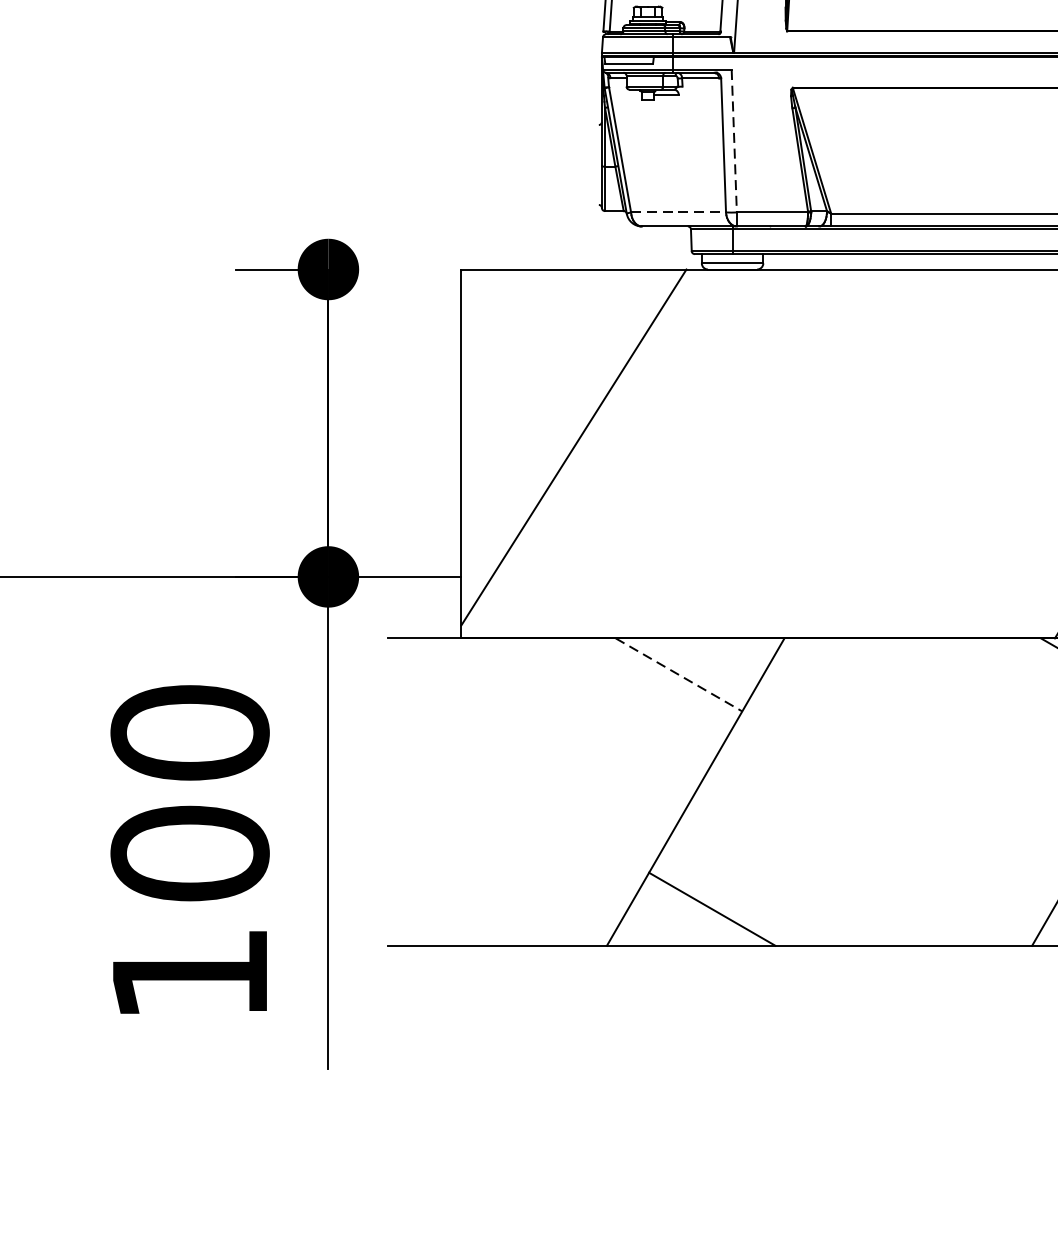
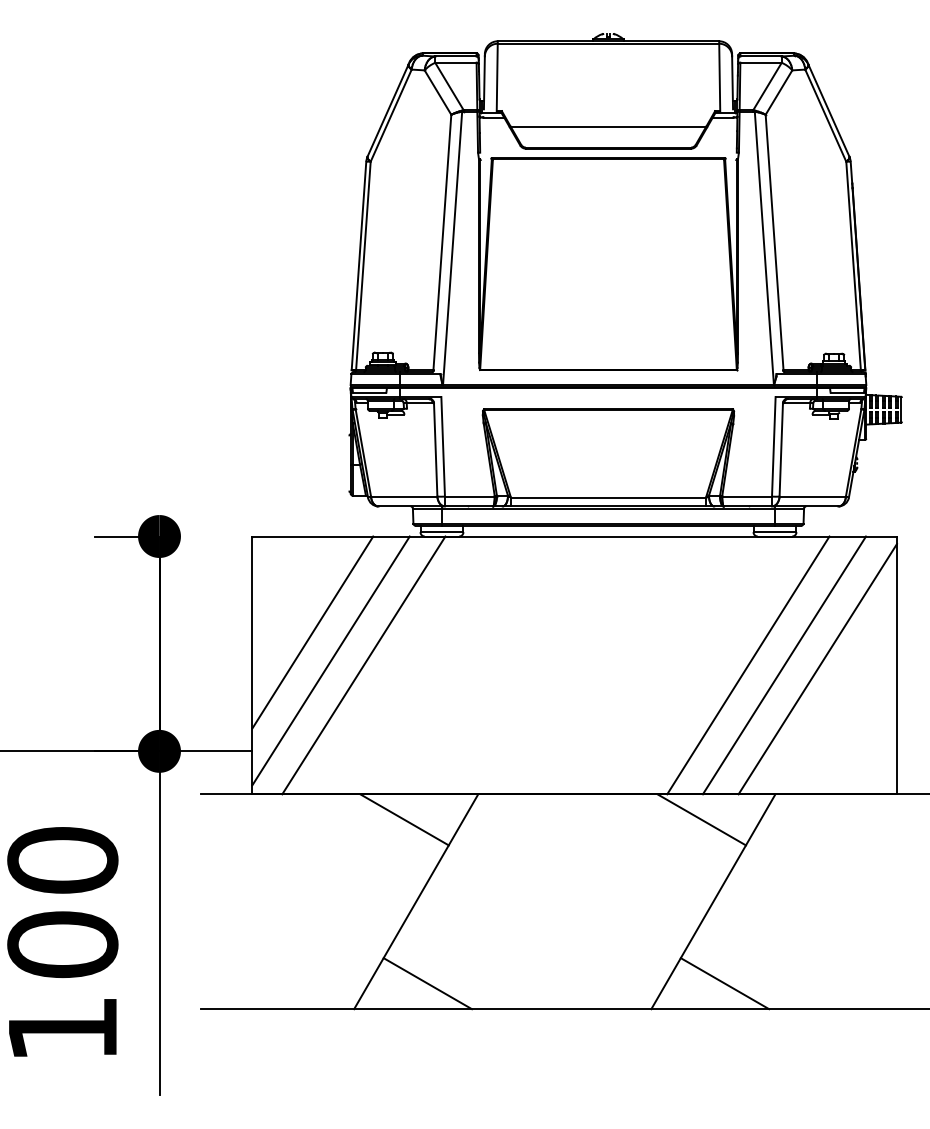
line: (734, 140) -> (443, 446), dashed -> solid
line: (678, 212) -> (404, 496), dashed -> solid
line: (547, 406) -> (312, 632), added
line: (620, 454) -> (363, 665), added
line: (680, 675) -> (405, 820), dashed -> solid

